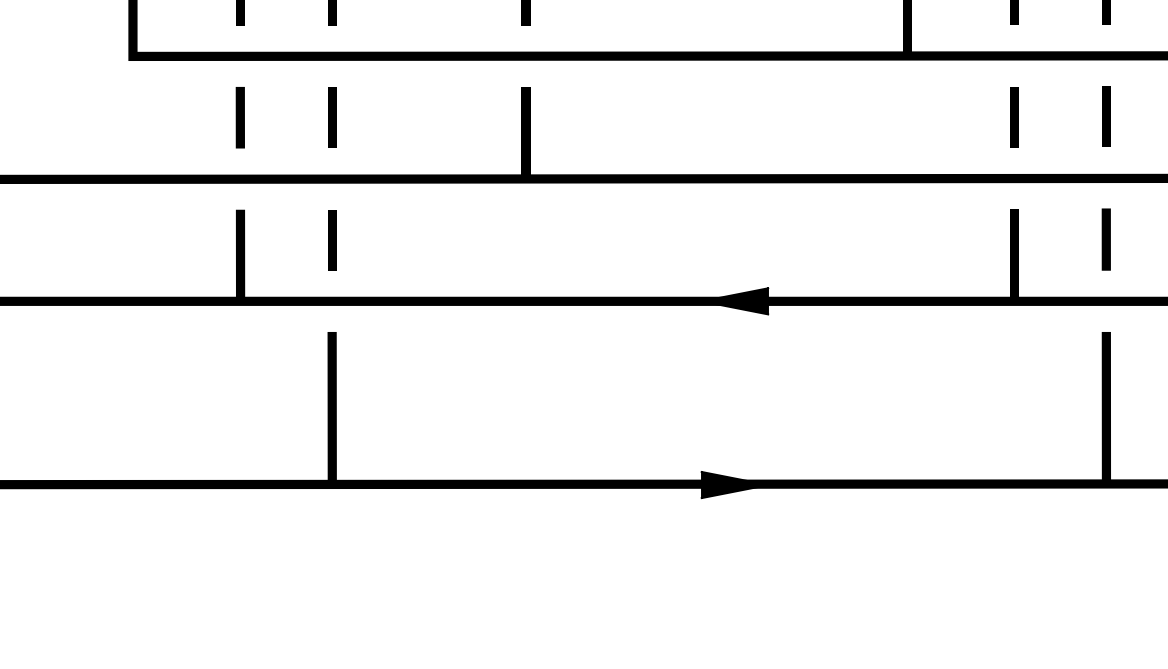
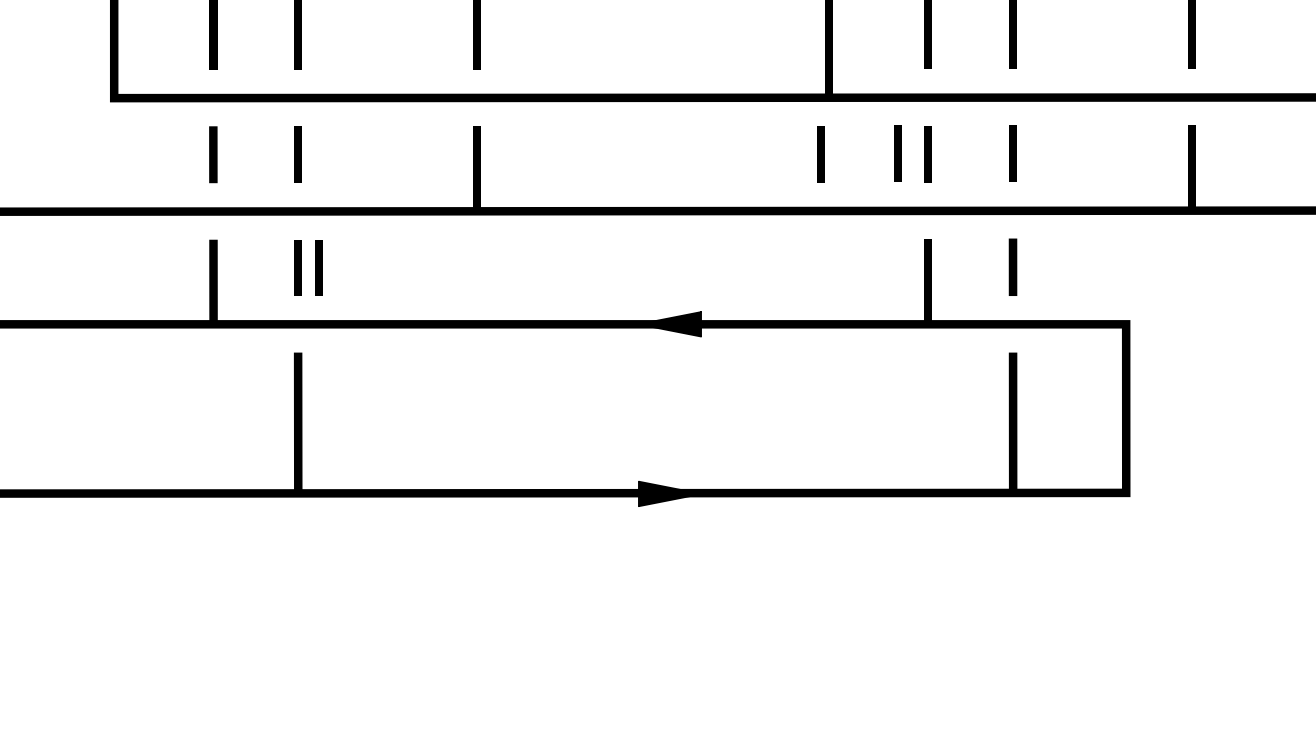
line: (981, 116) -> (897, 153), added
line: (897, 117) -> (820, 154), added
line: (354, 239) -> (318, 267), added

